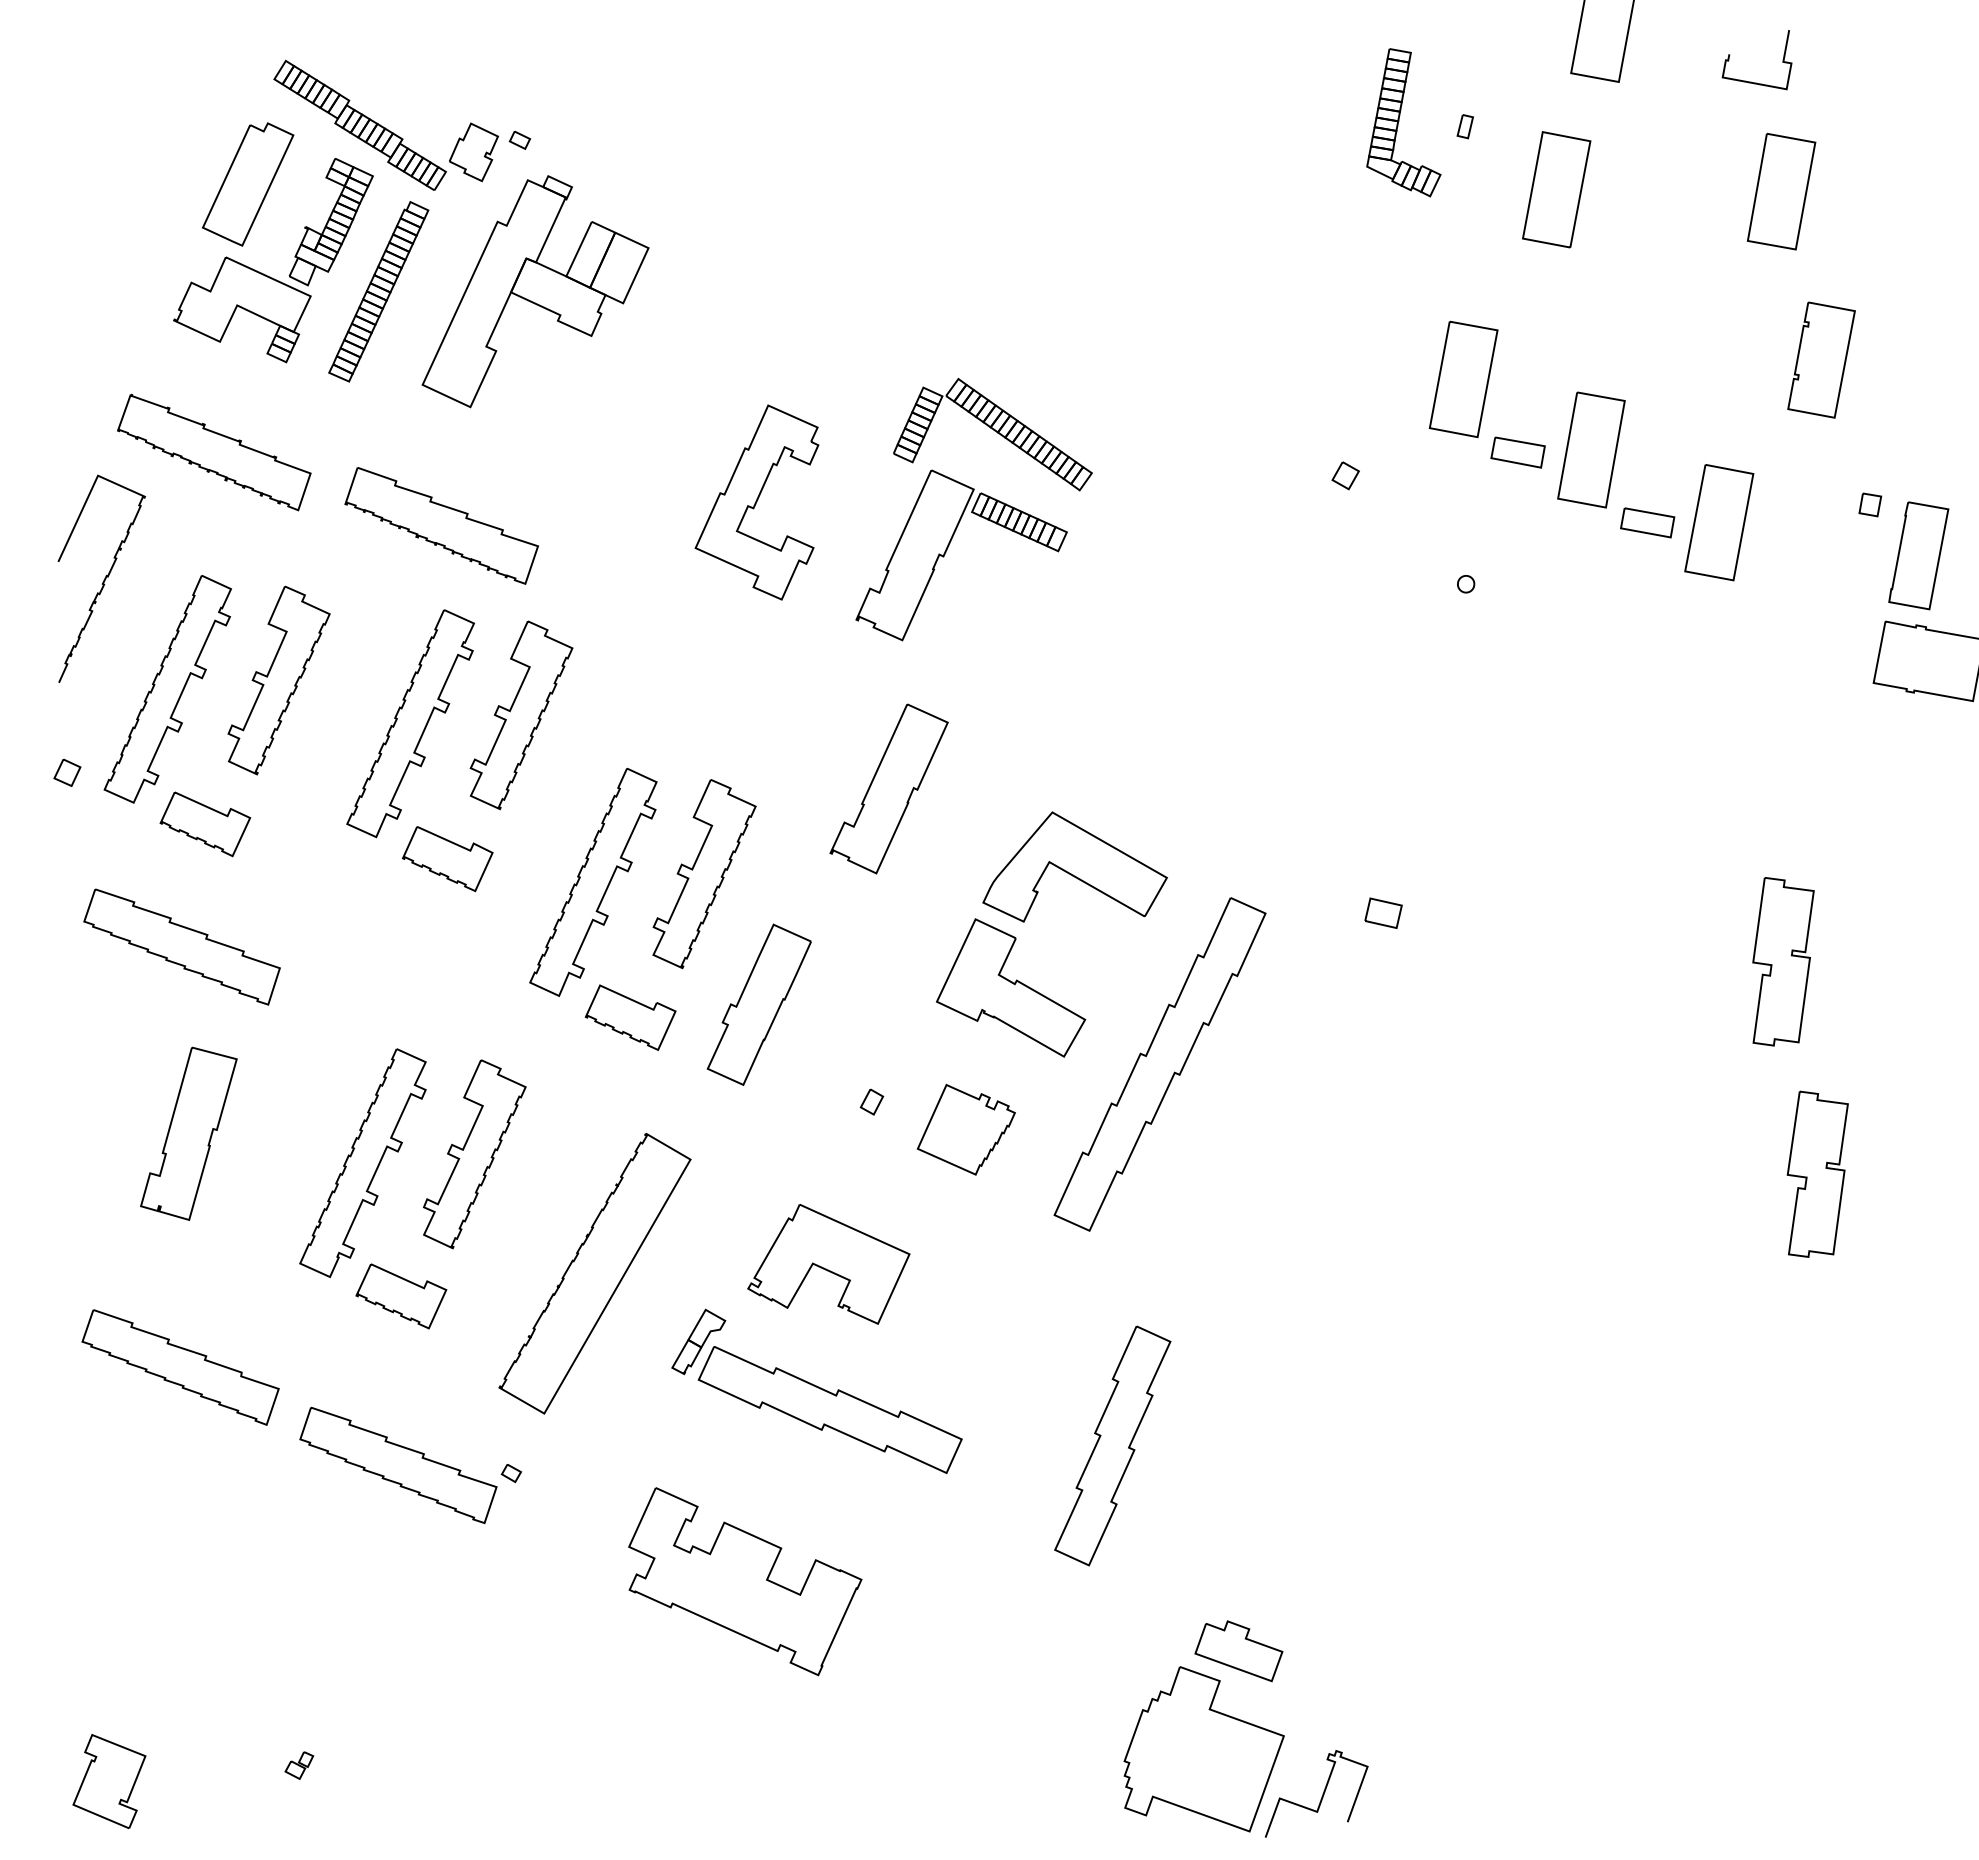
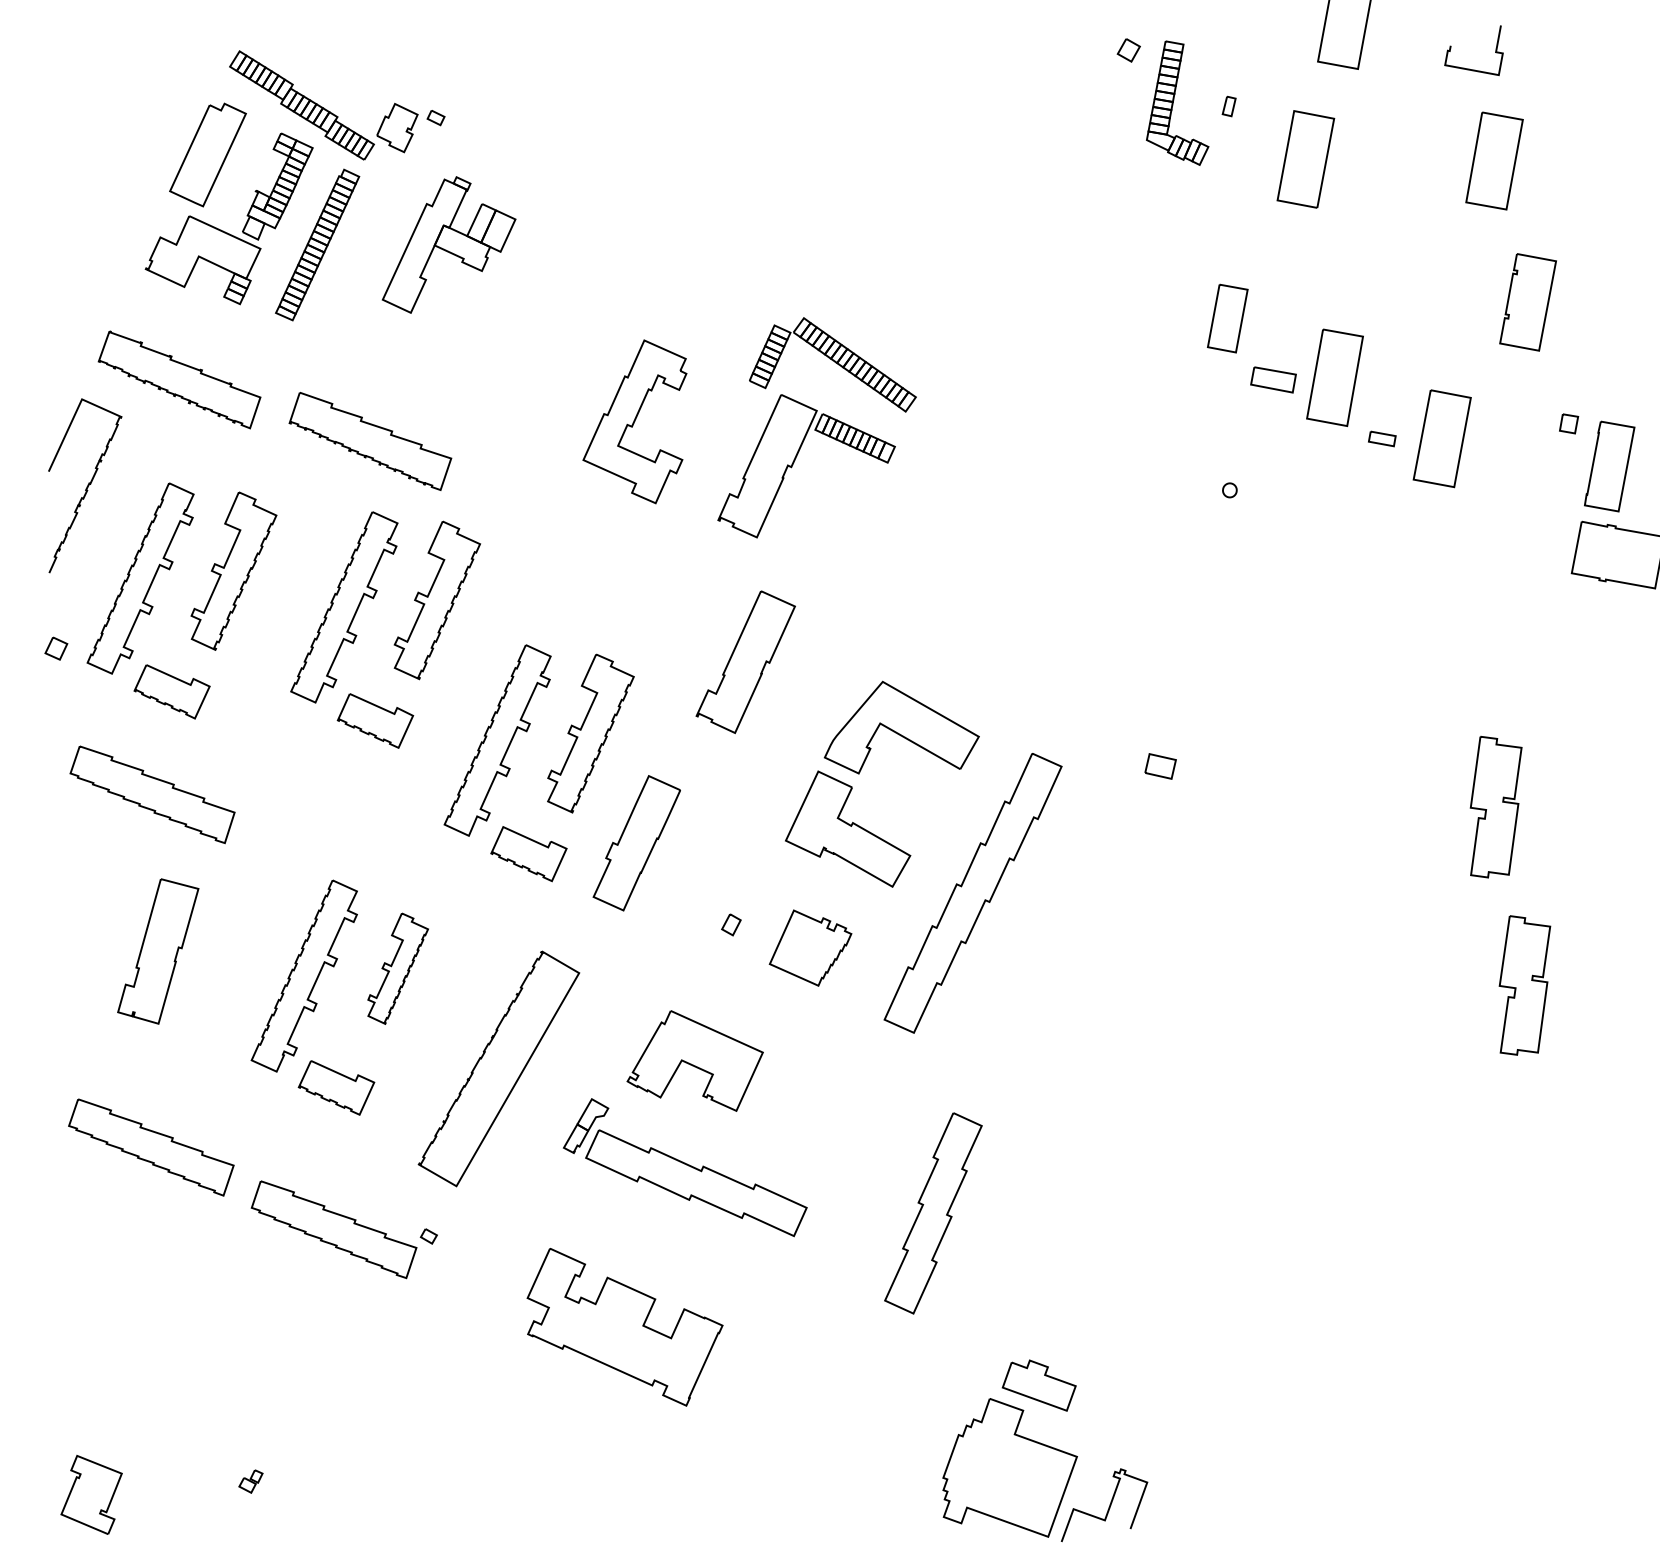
part: (535, 291) -> (449, 244), size x0.7
part: (1463, 379) -> (1227, 318), size x0.7
part: (1345, 475) -> (1128, 50), moved
part: (1647, 522) -> (1382, 438), size x0.6
part: (474, 1154) -> (397, 968), size x0.7

